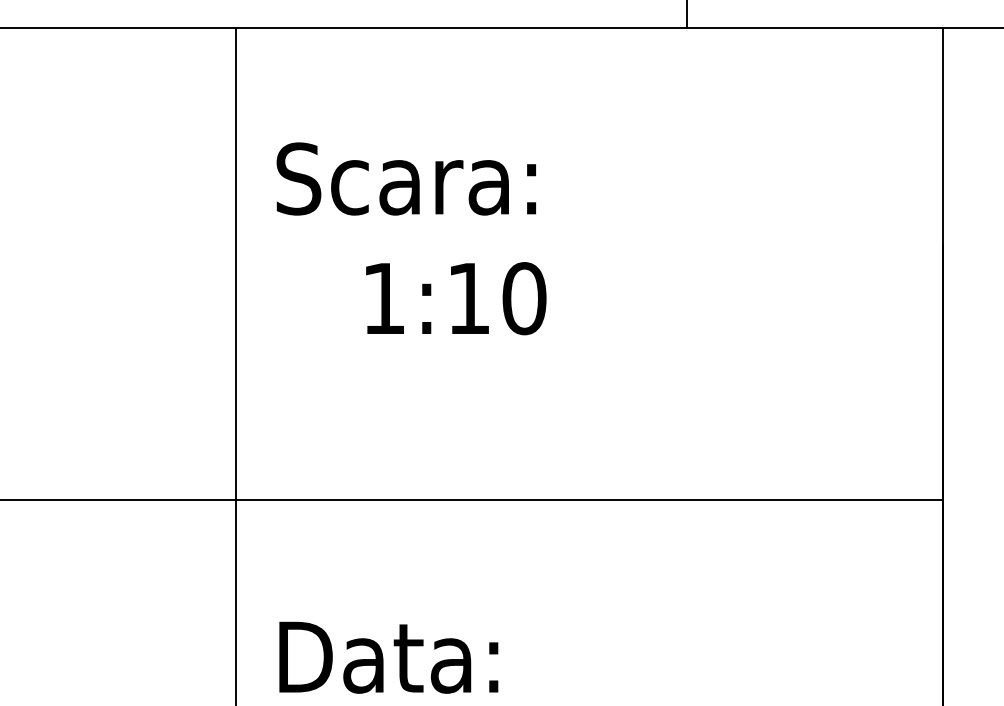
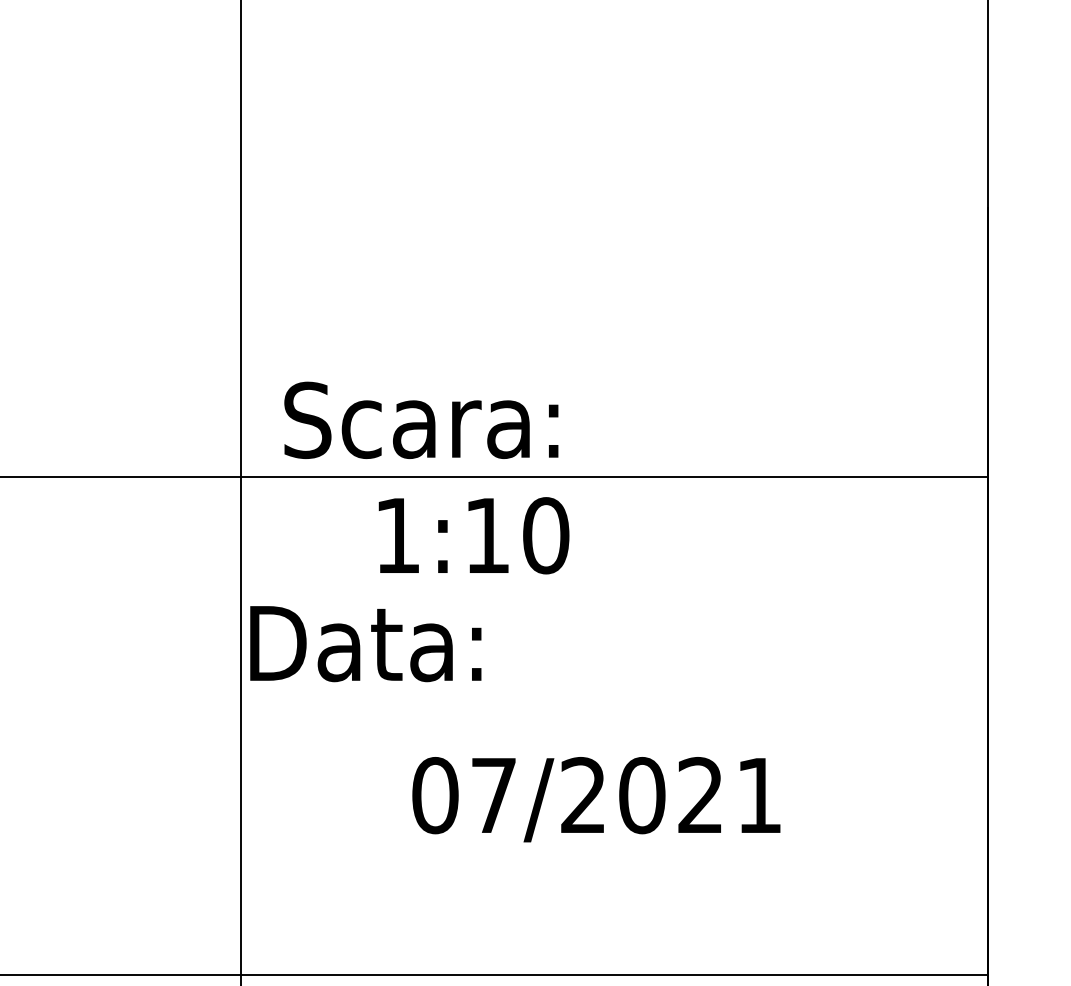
text: (406, 178) -> (421, 419), moved
text: (455, 298) -> (473, 535), moved
text: (388, 658) -> (365, 644), moved

